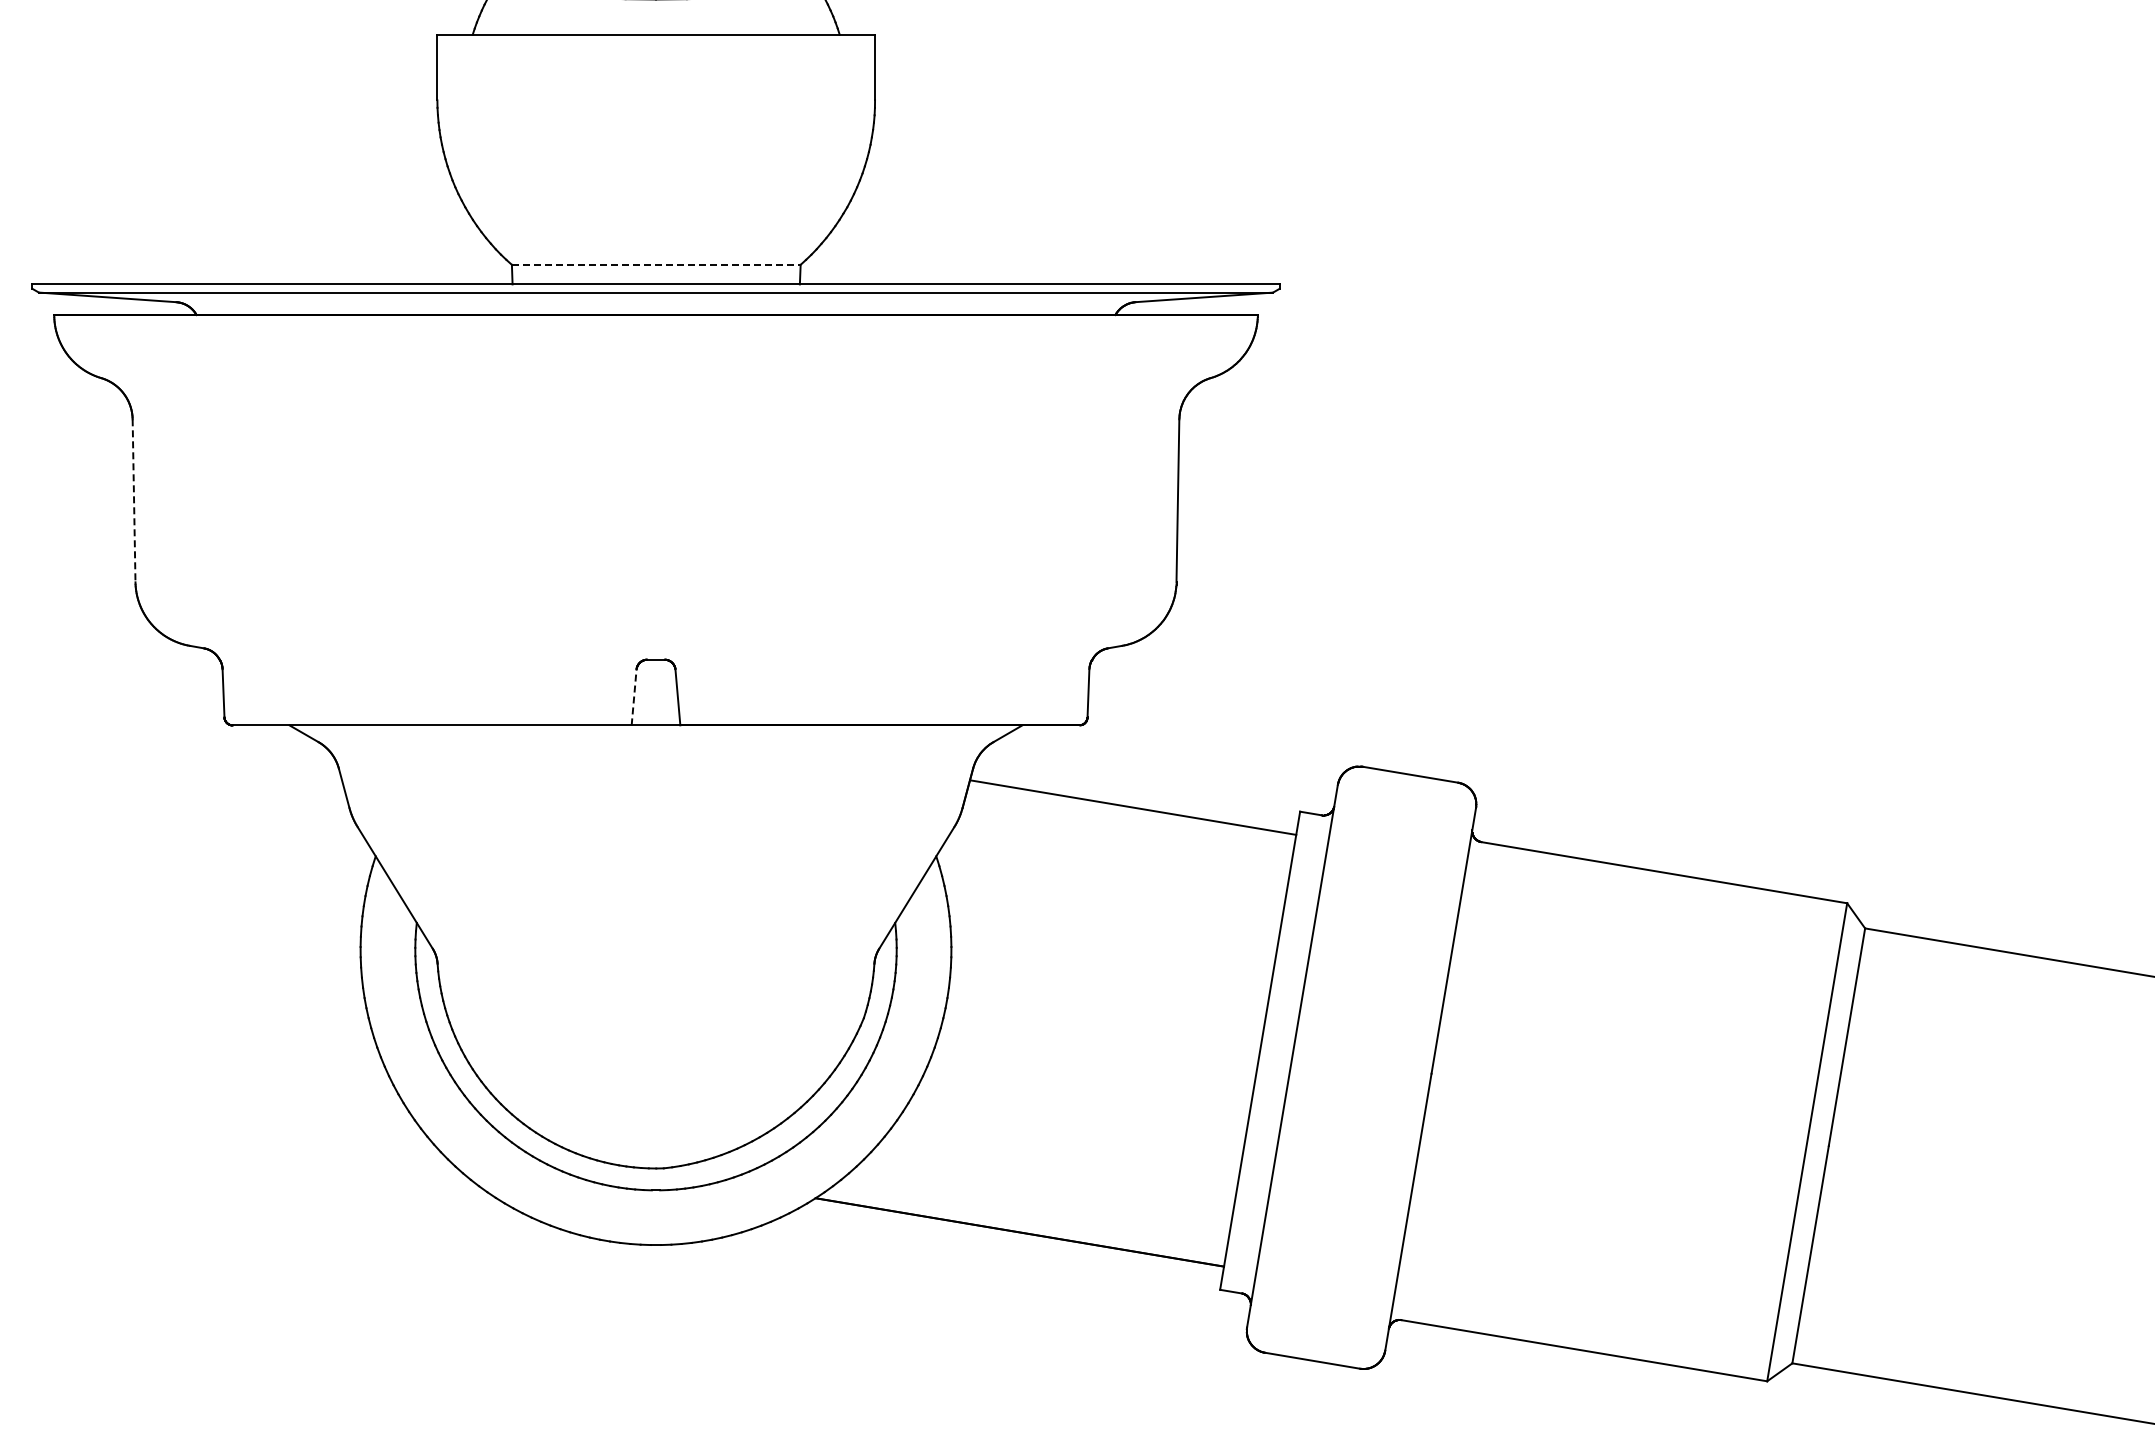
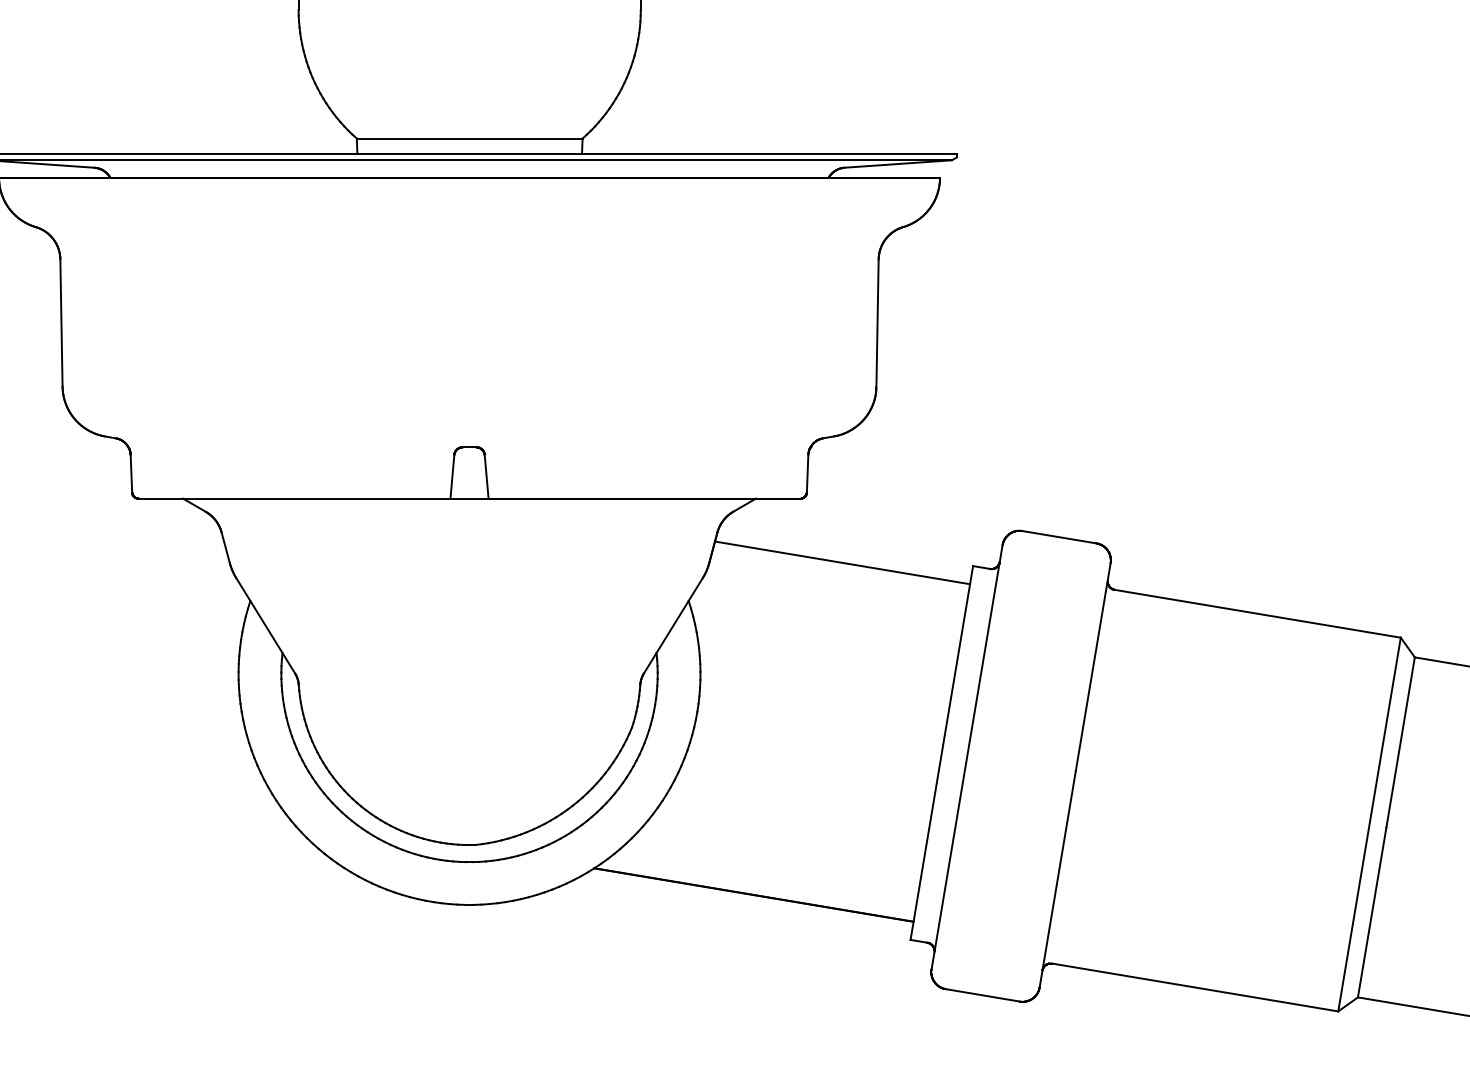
line: (656, 264) -> (469, 138), dashed -> solid
line: (134, 500) -> (61, 322), dashed -> solid
line: (634, 696) -> (452, 476), dashed -> solid

